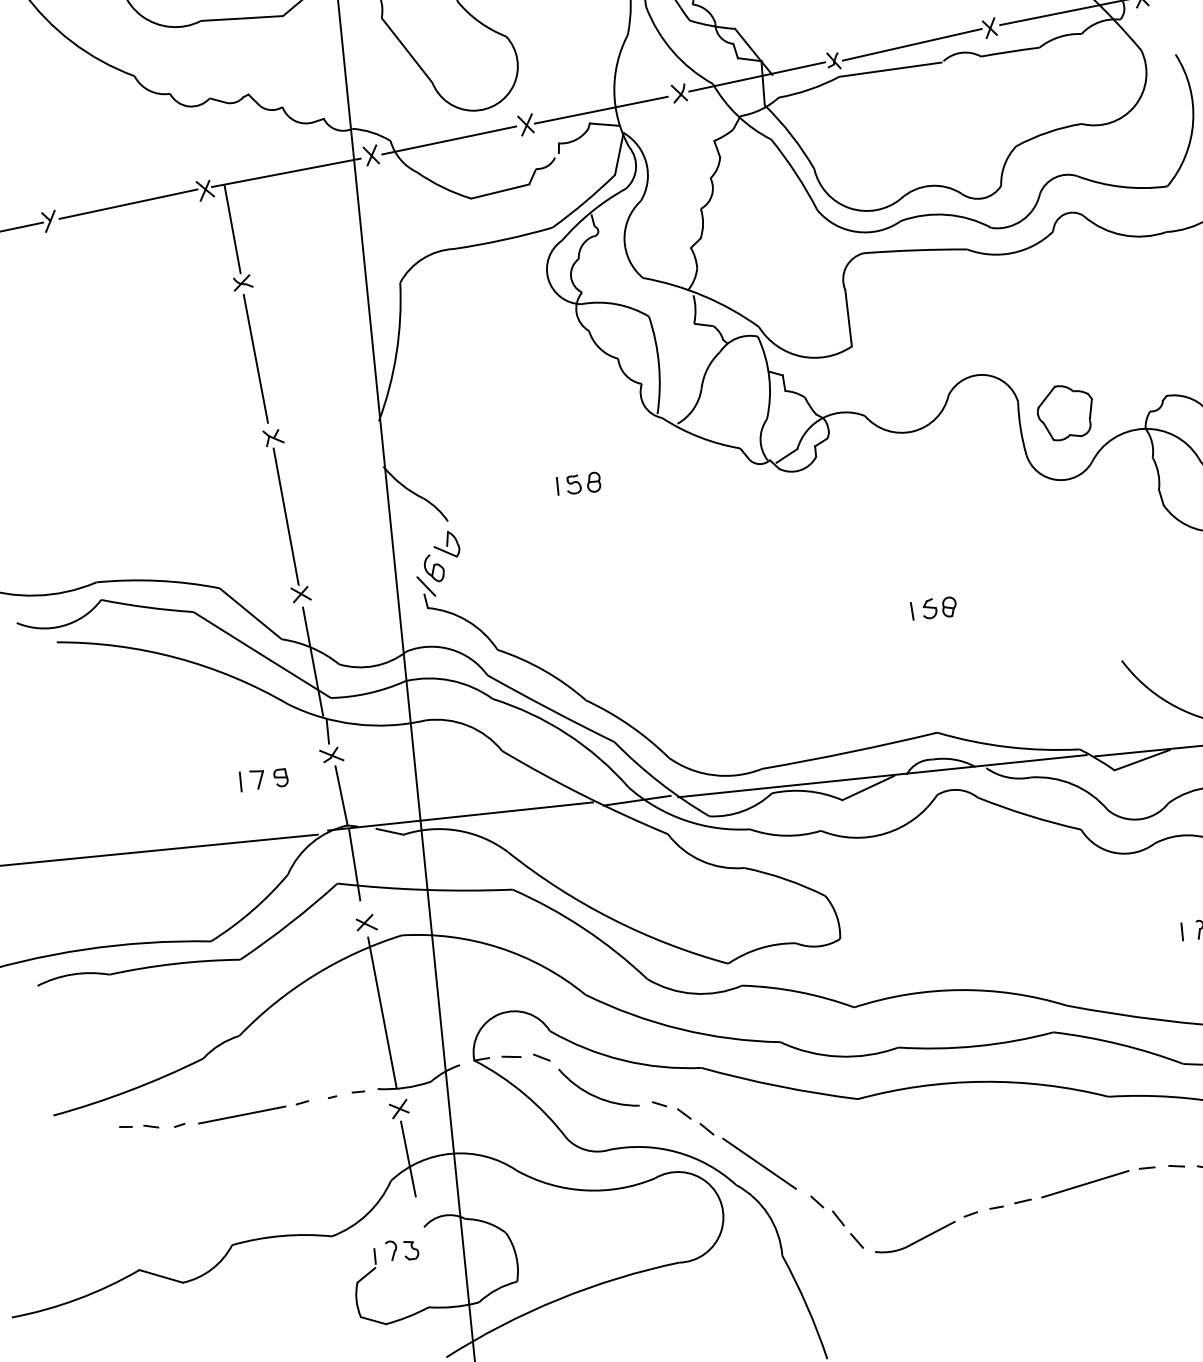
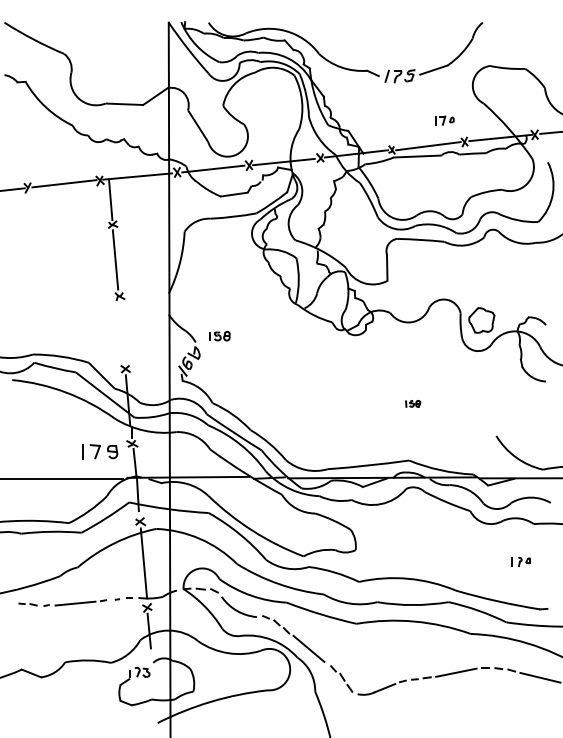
part: (577, 484) -> (219, 336), moved
line: (284, 515) -> (121, 332), removed
part: (934, 607) -> (413, 403), size x0.7
part: (264, 778) -> (100, 451), size x1.6

